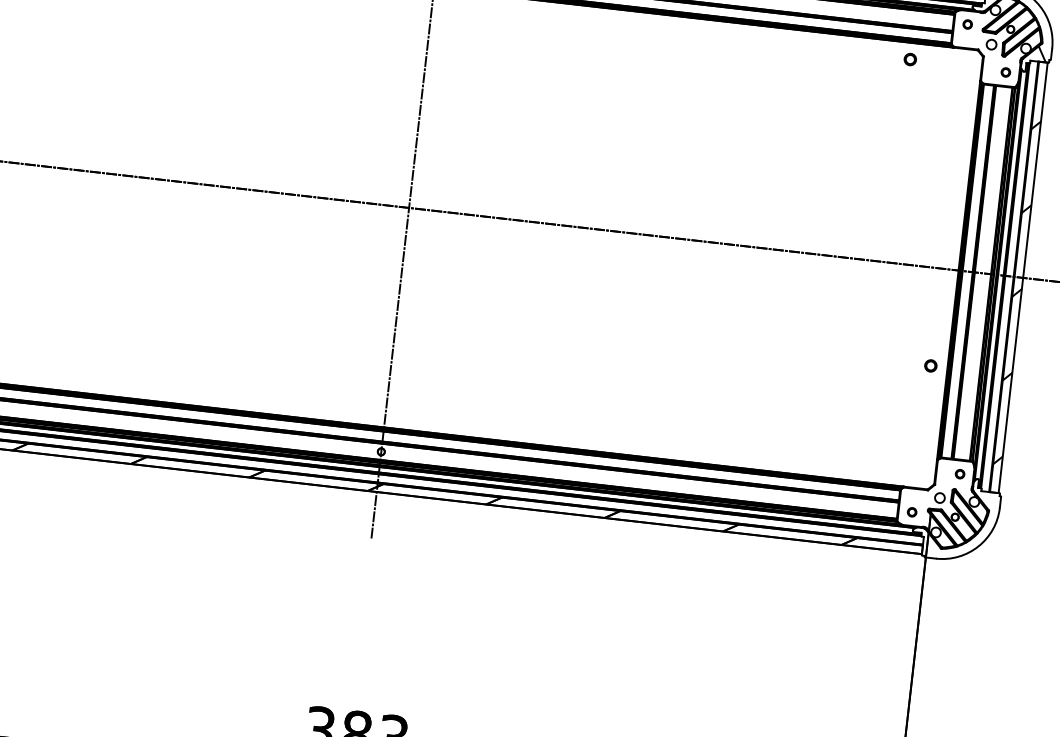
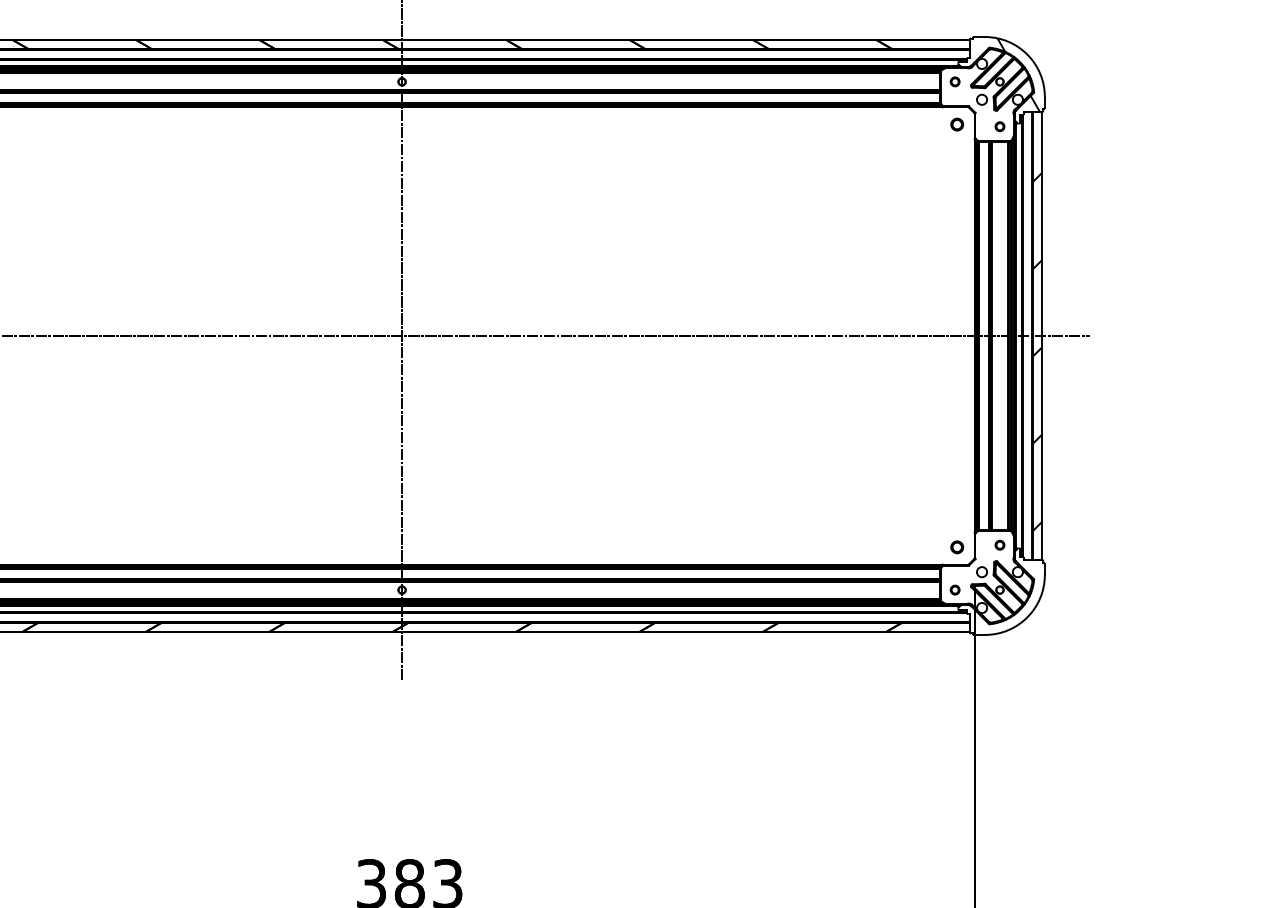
part: (910, 59) -> (957, 124), moved
part: (931, 366) -> (957, 547), moved

